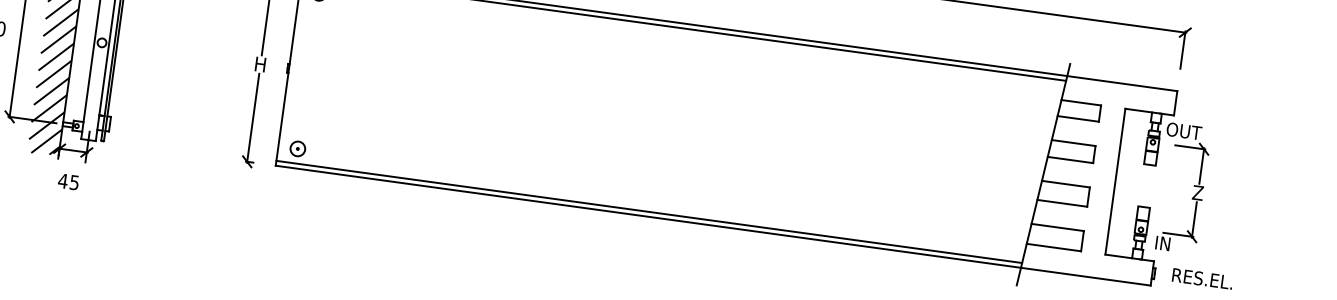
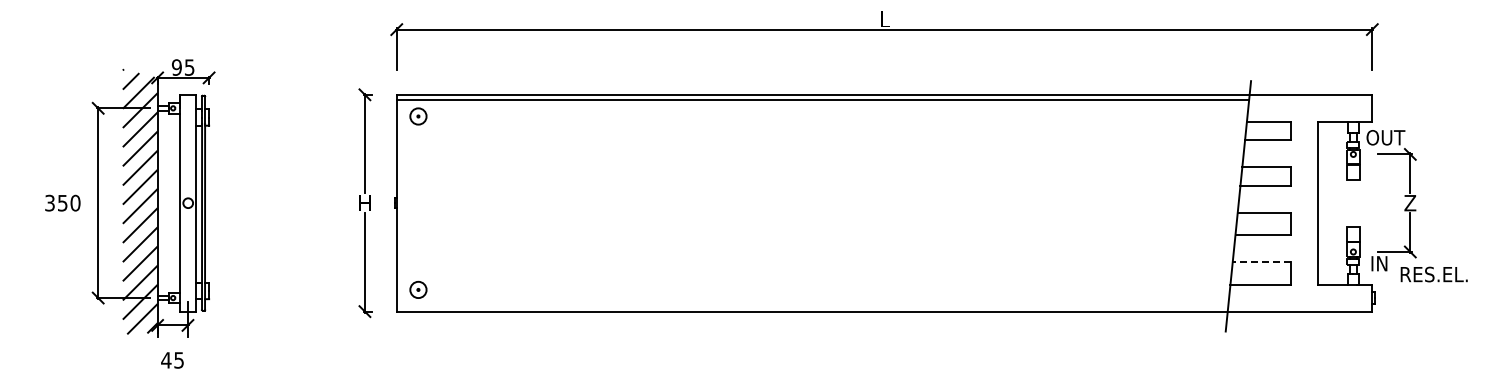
line: (649, 212) -> (812, 306), removed
line: (1057, 227) -> (1261, 261), solid -> dashed
text: (1202, 278) -> (1433, 274), moved

